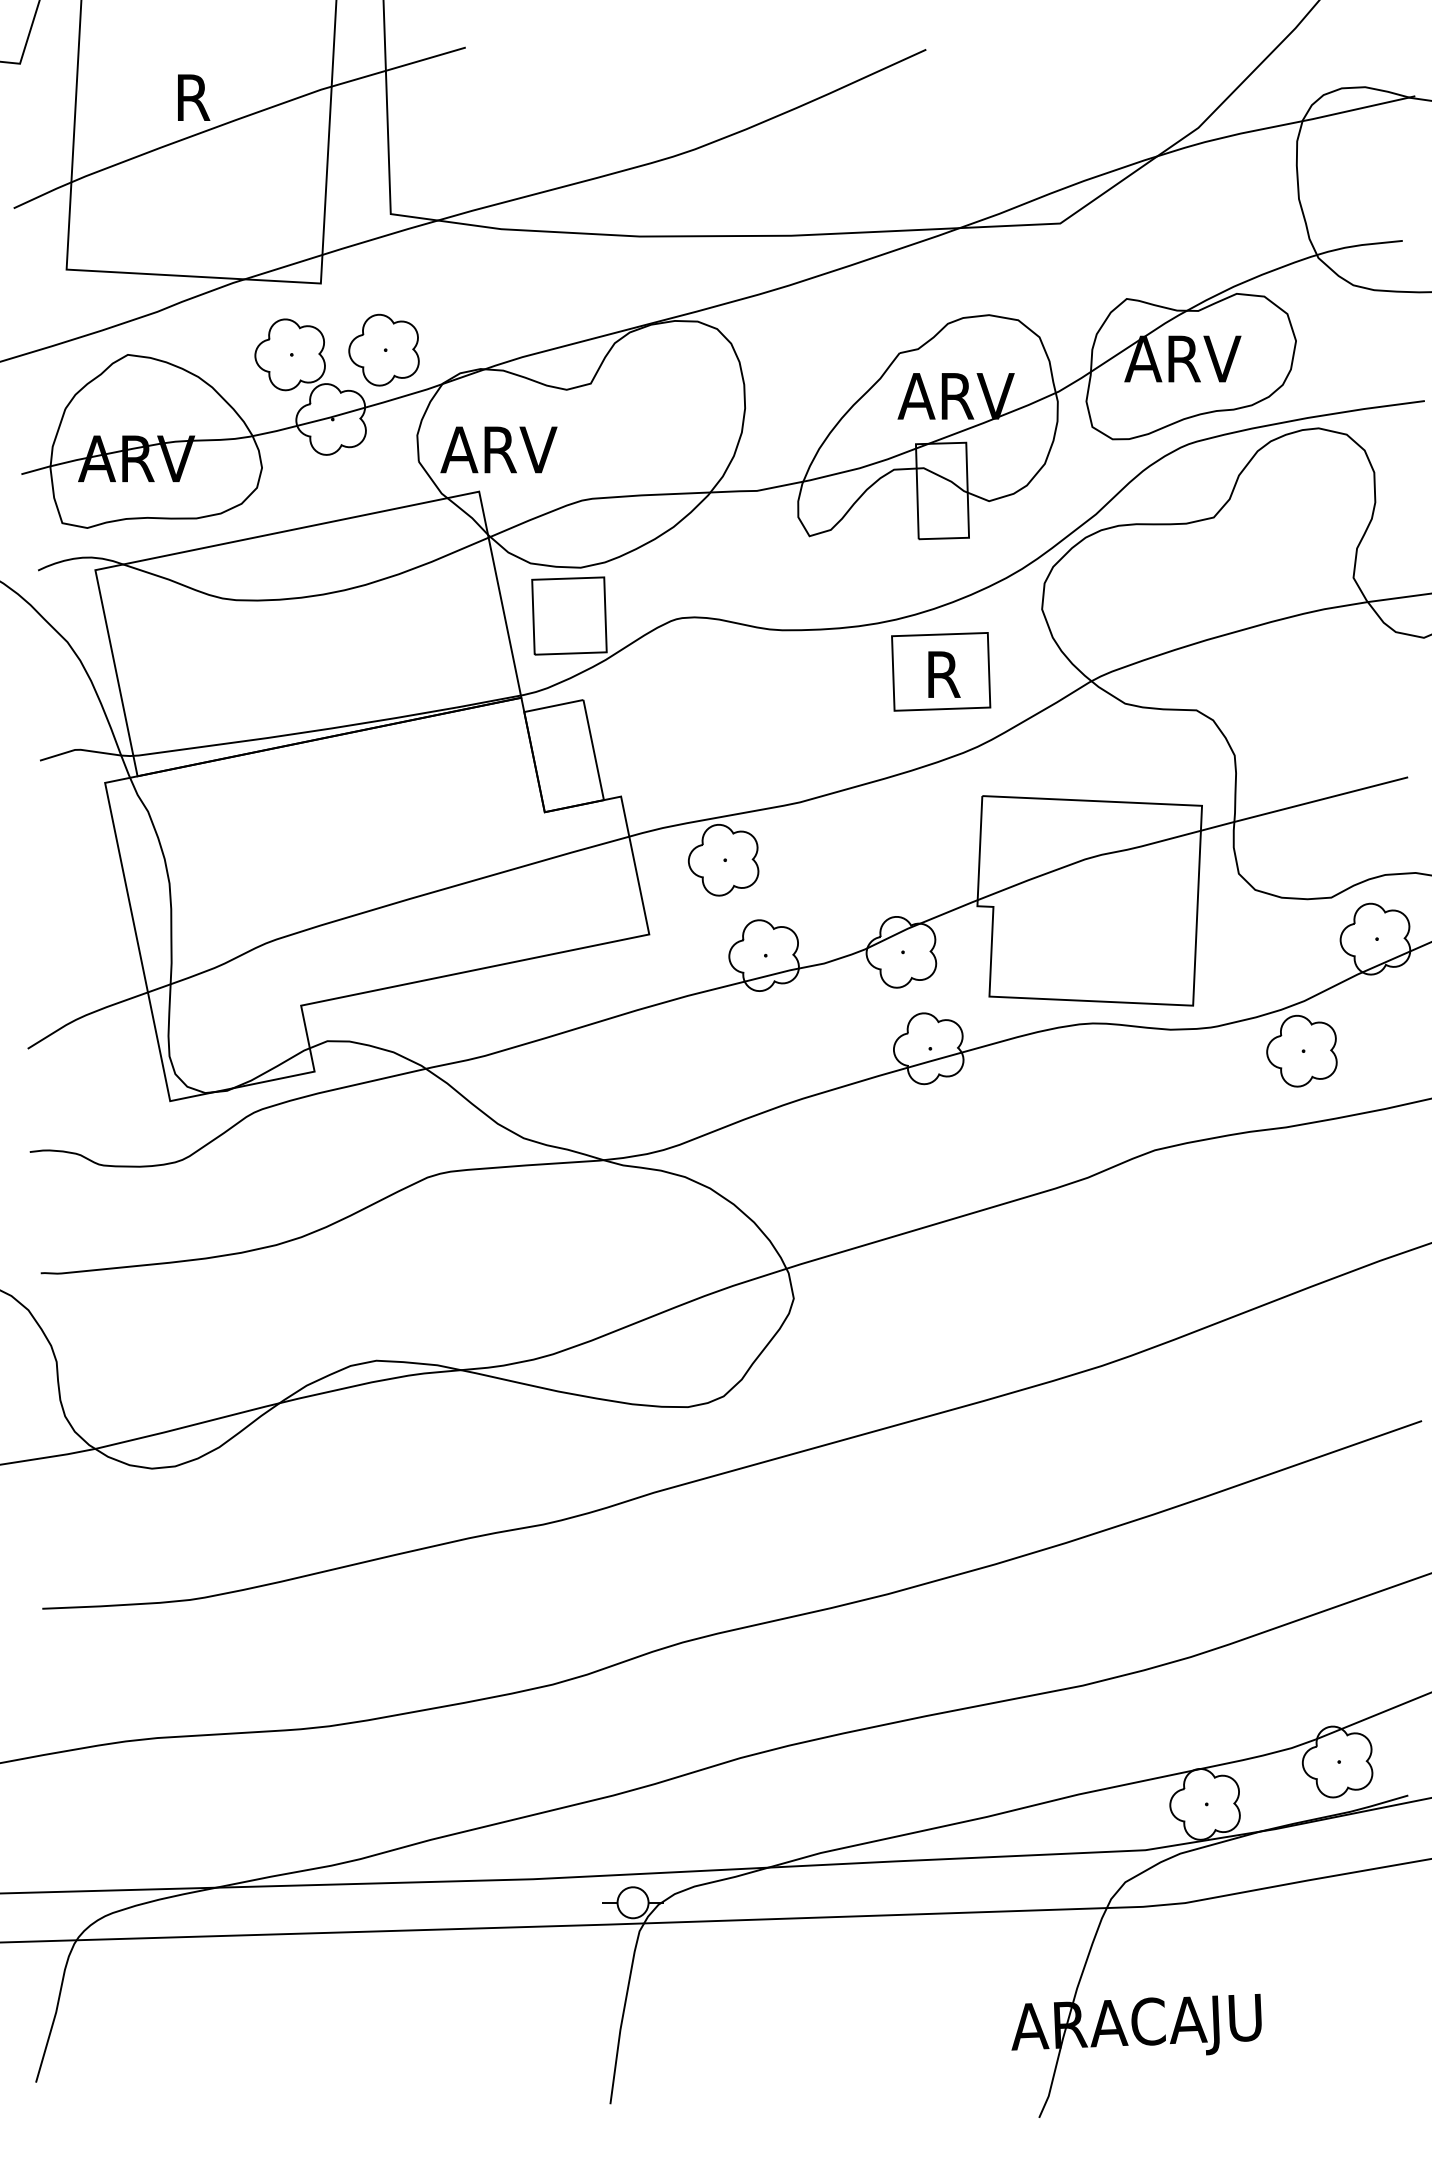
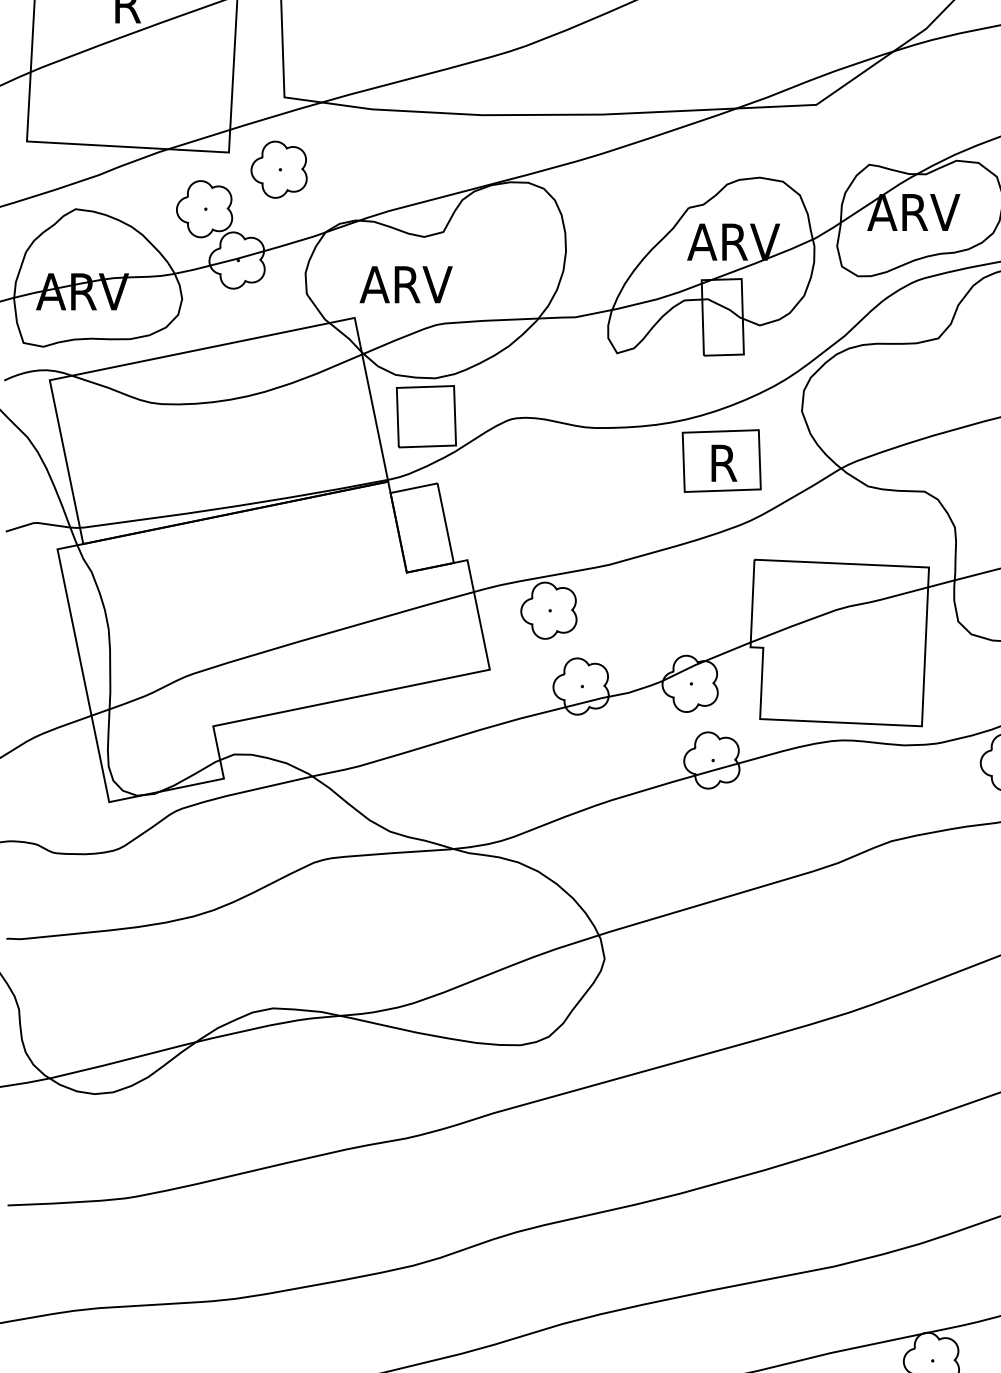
part: (383, 349) -> (278, 169), moved
text: (498, 449) -> (405, 284), moved

